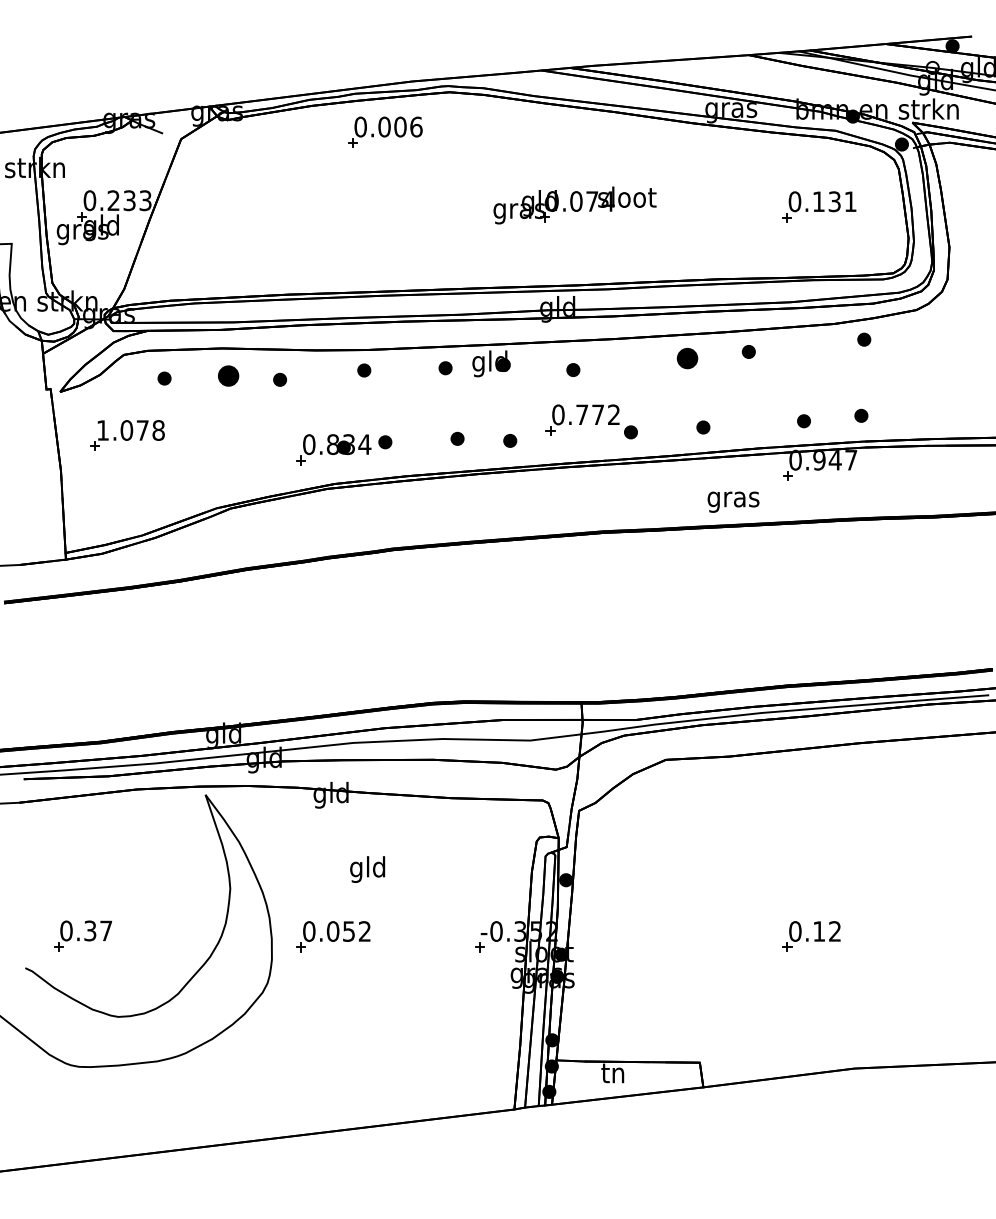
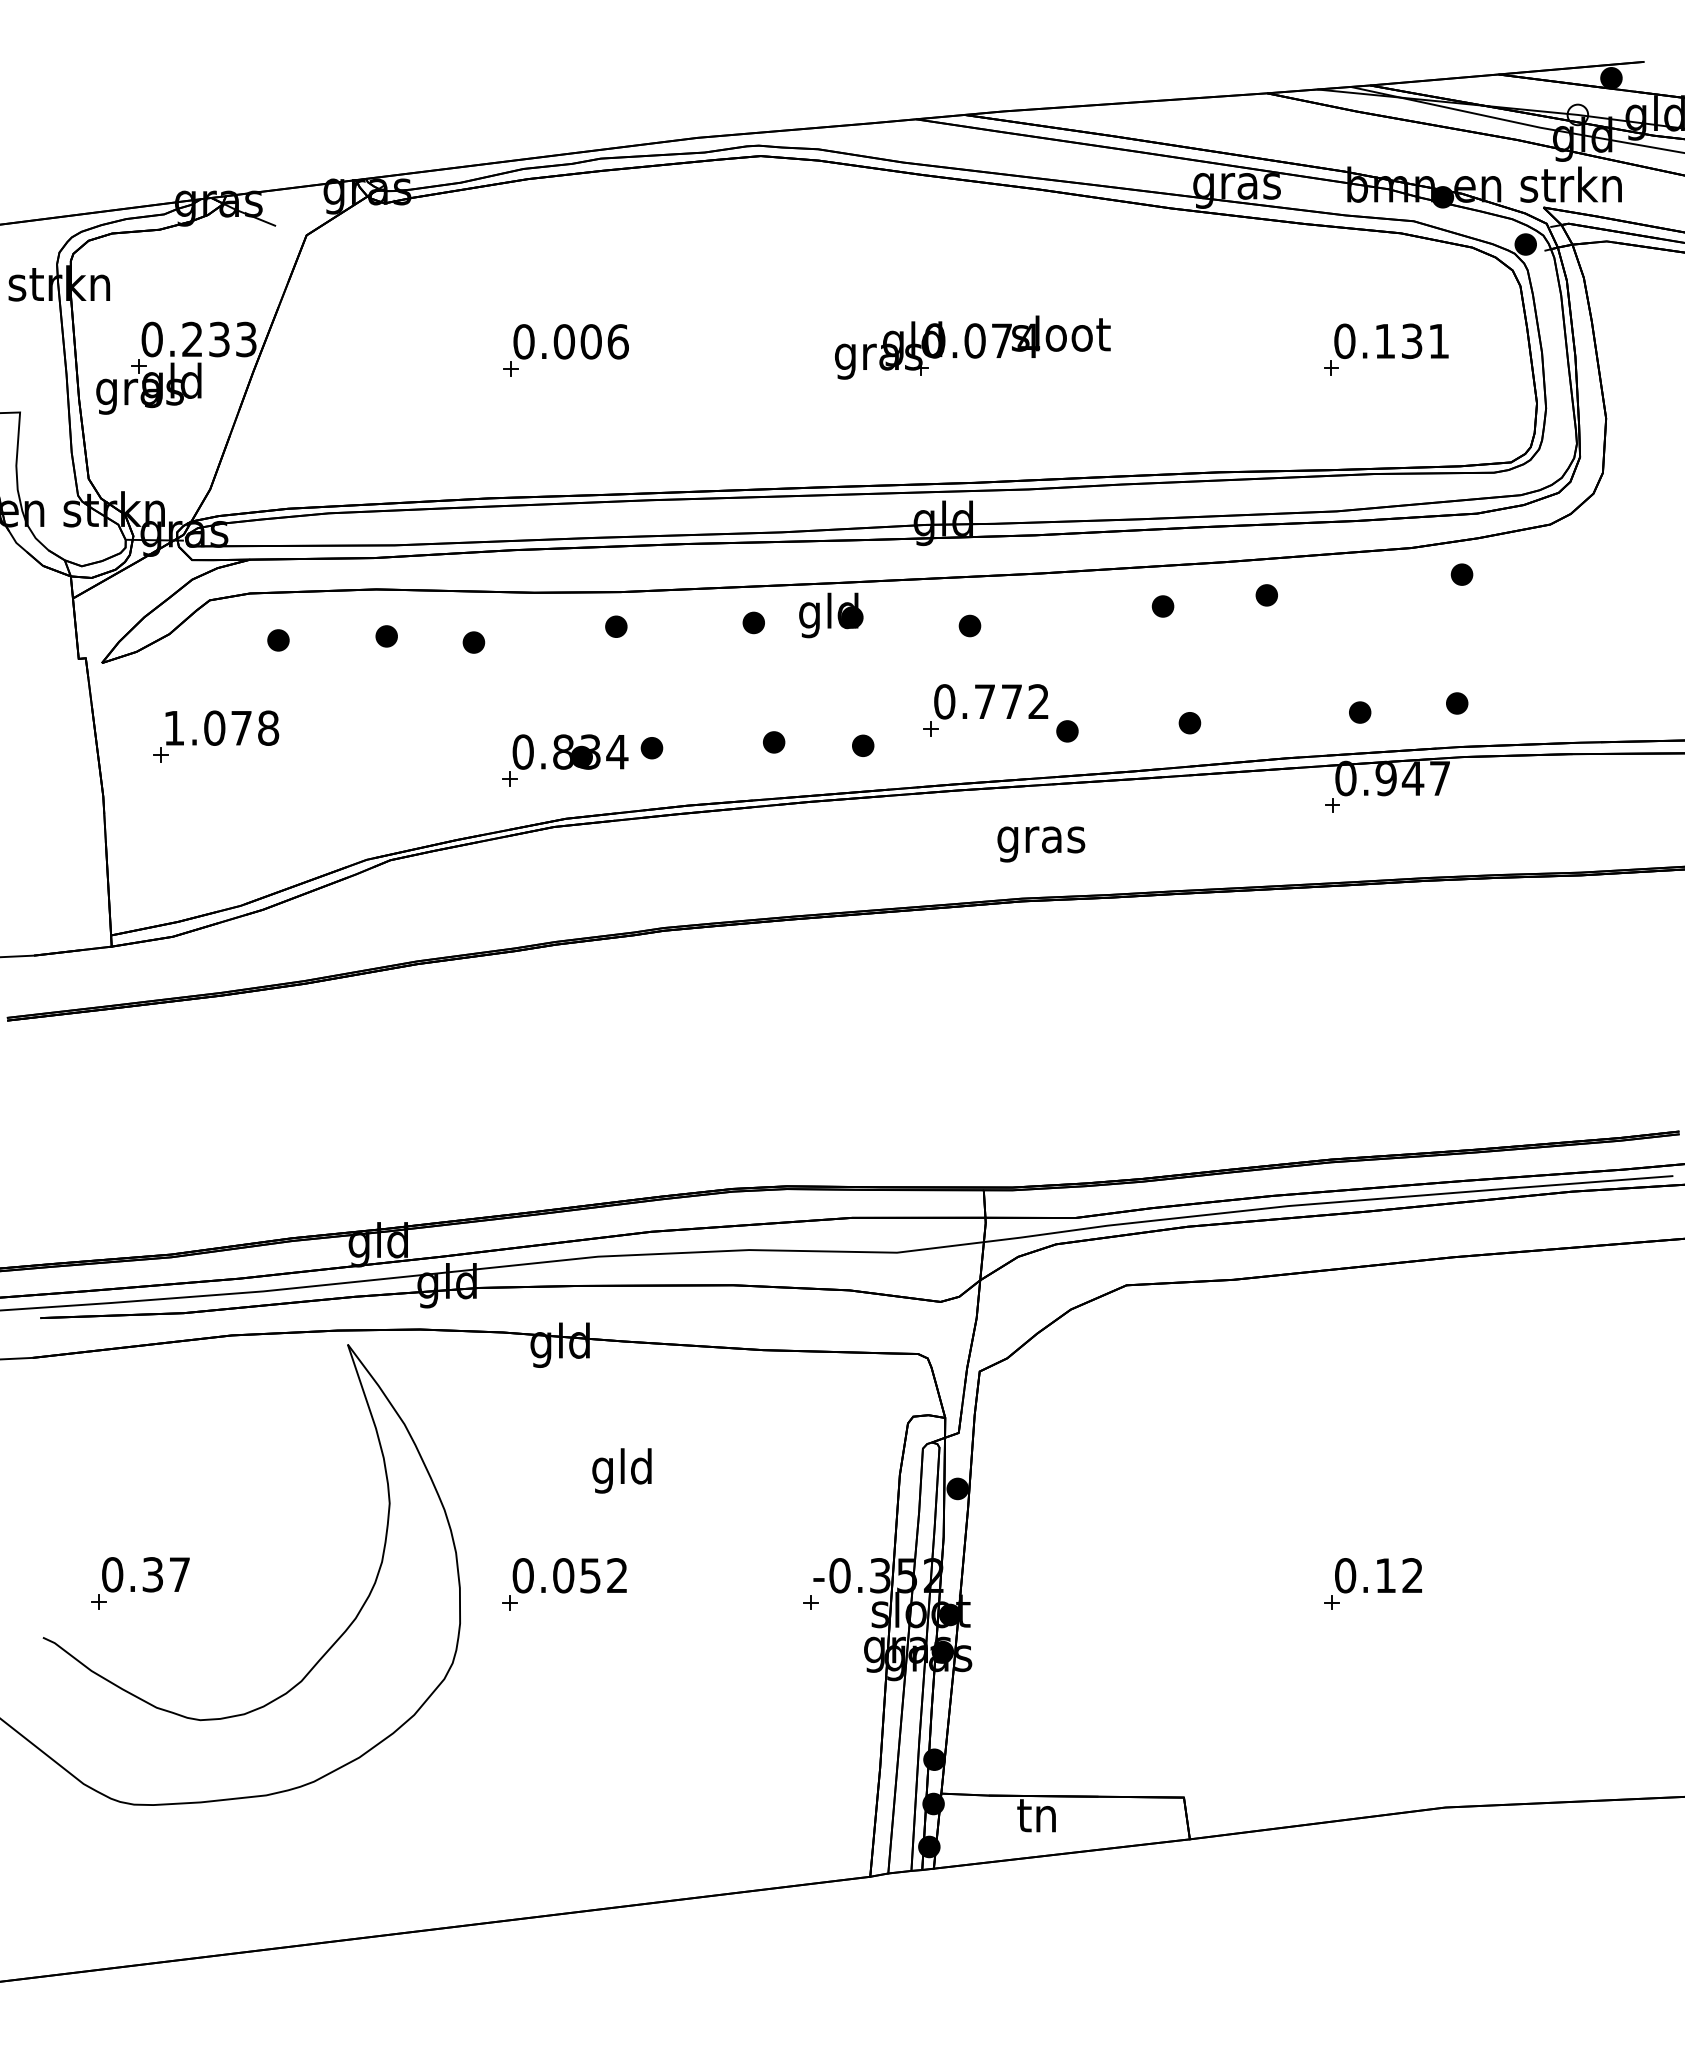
part: (385, 131) -> (565, 349), moved
part: (687, 358) -> (1163, 606), size x0.62
part: (228, 376) -> (386, 636), size x0.62
text: (733, 501) -> (1041, 843), moved

